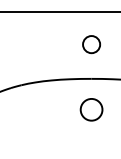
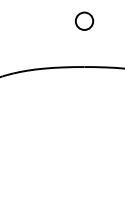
circle: (91, 43) -> (84, 20), moved
circle: (91, 109) -> (84, 98), removed

